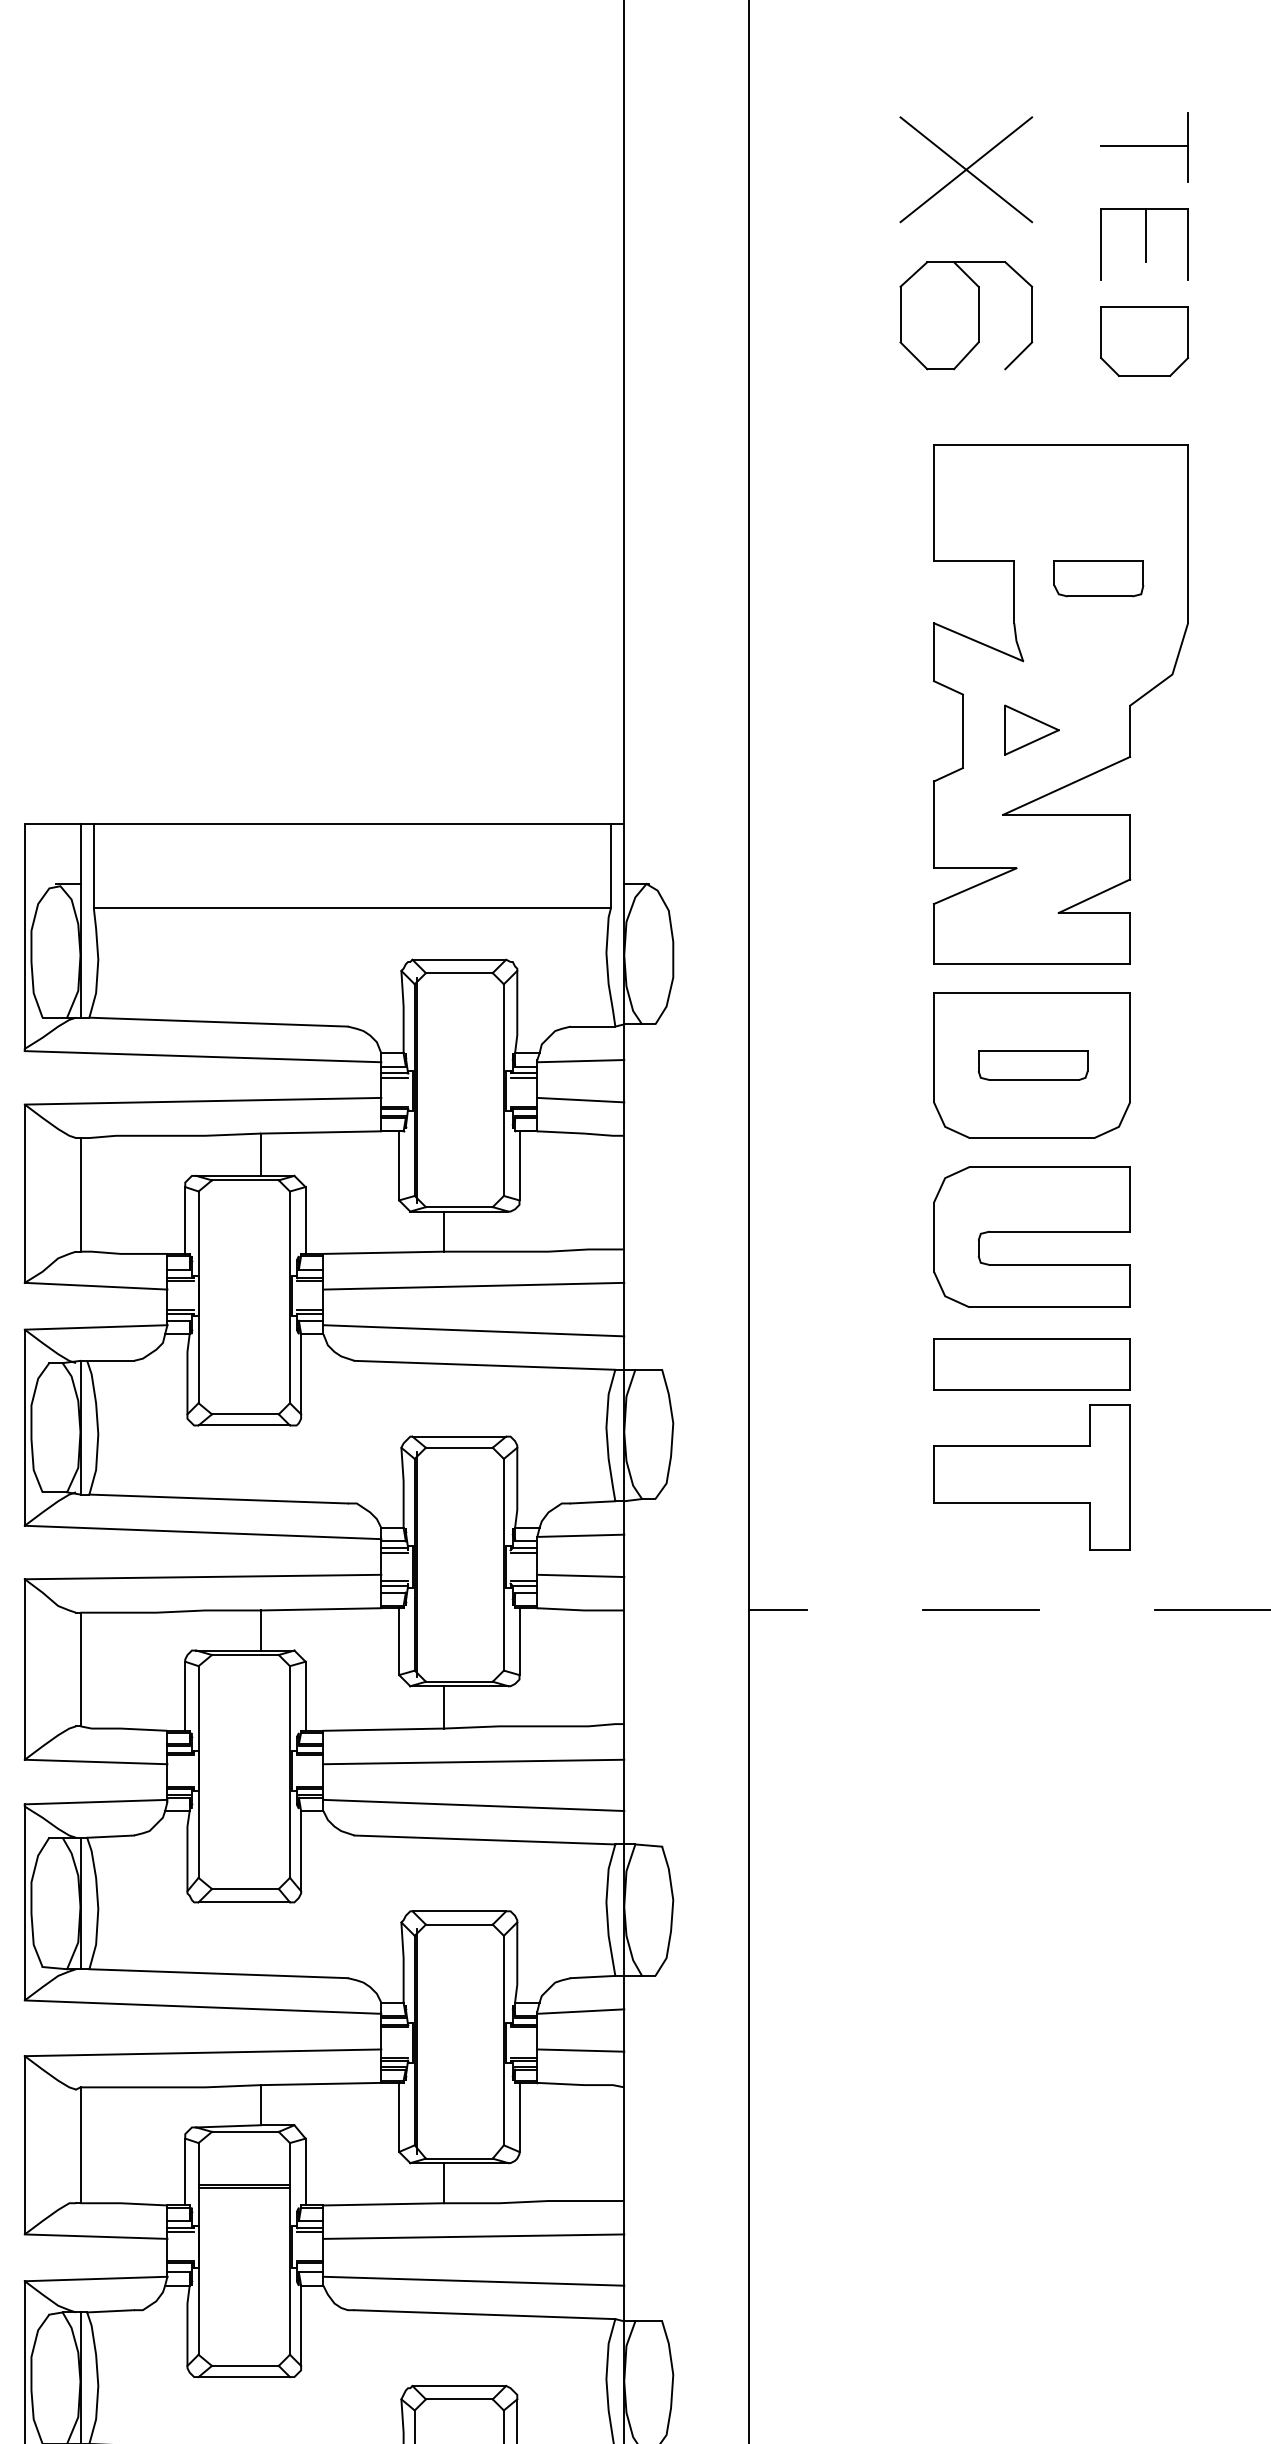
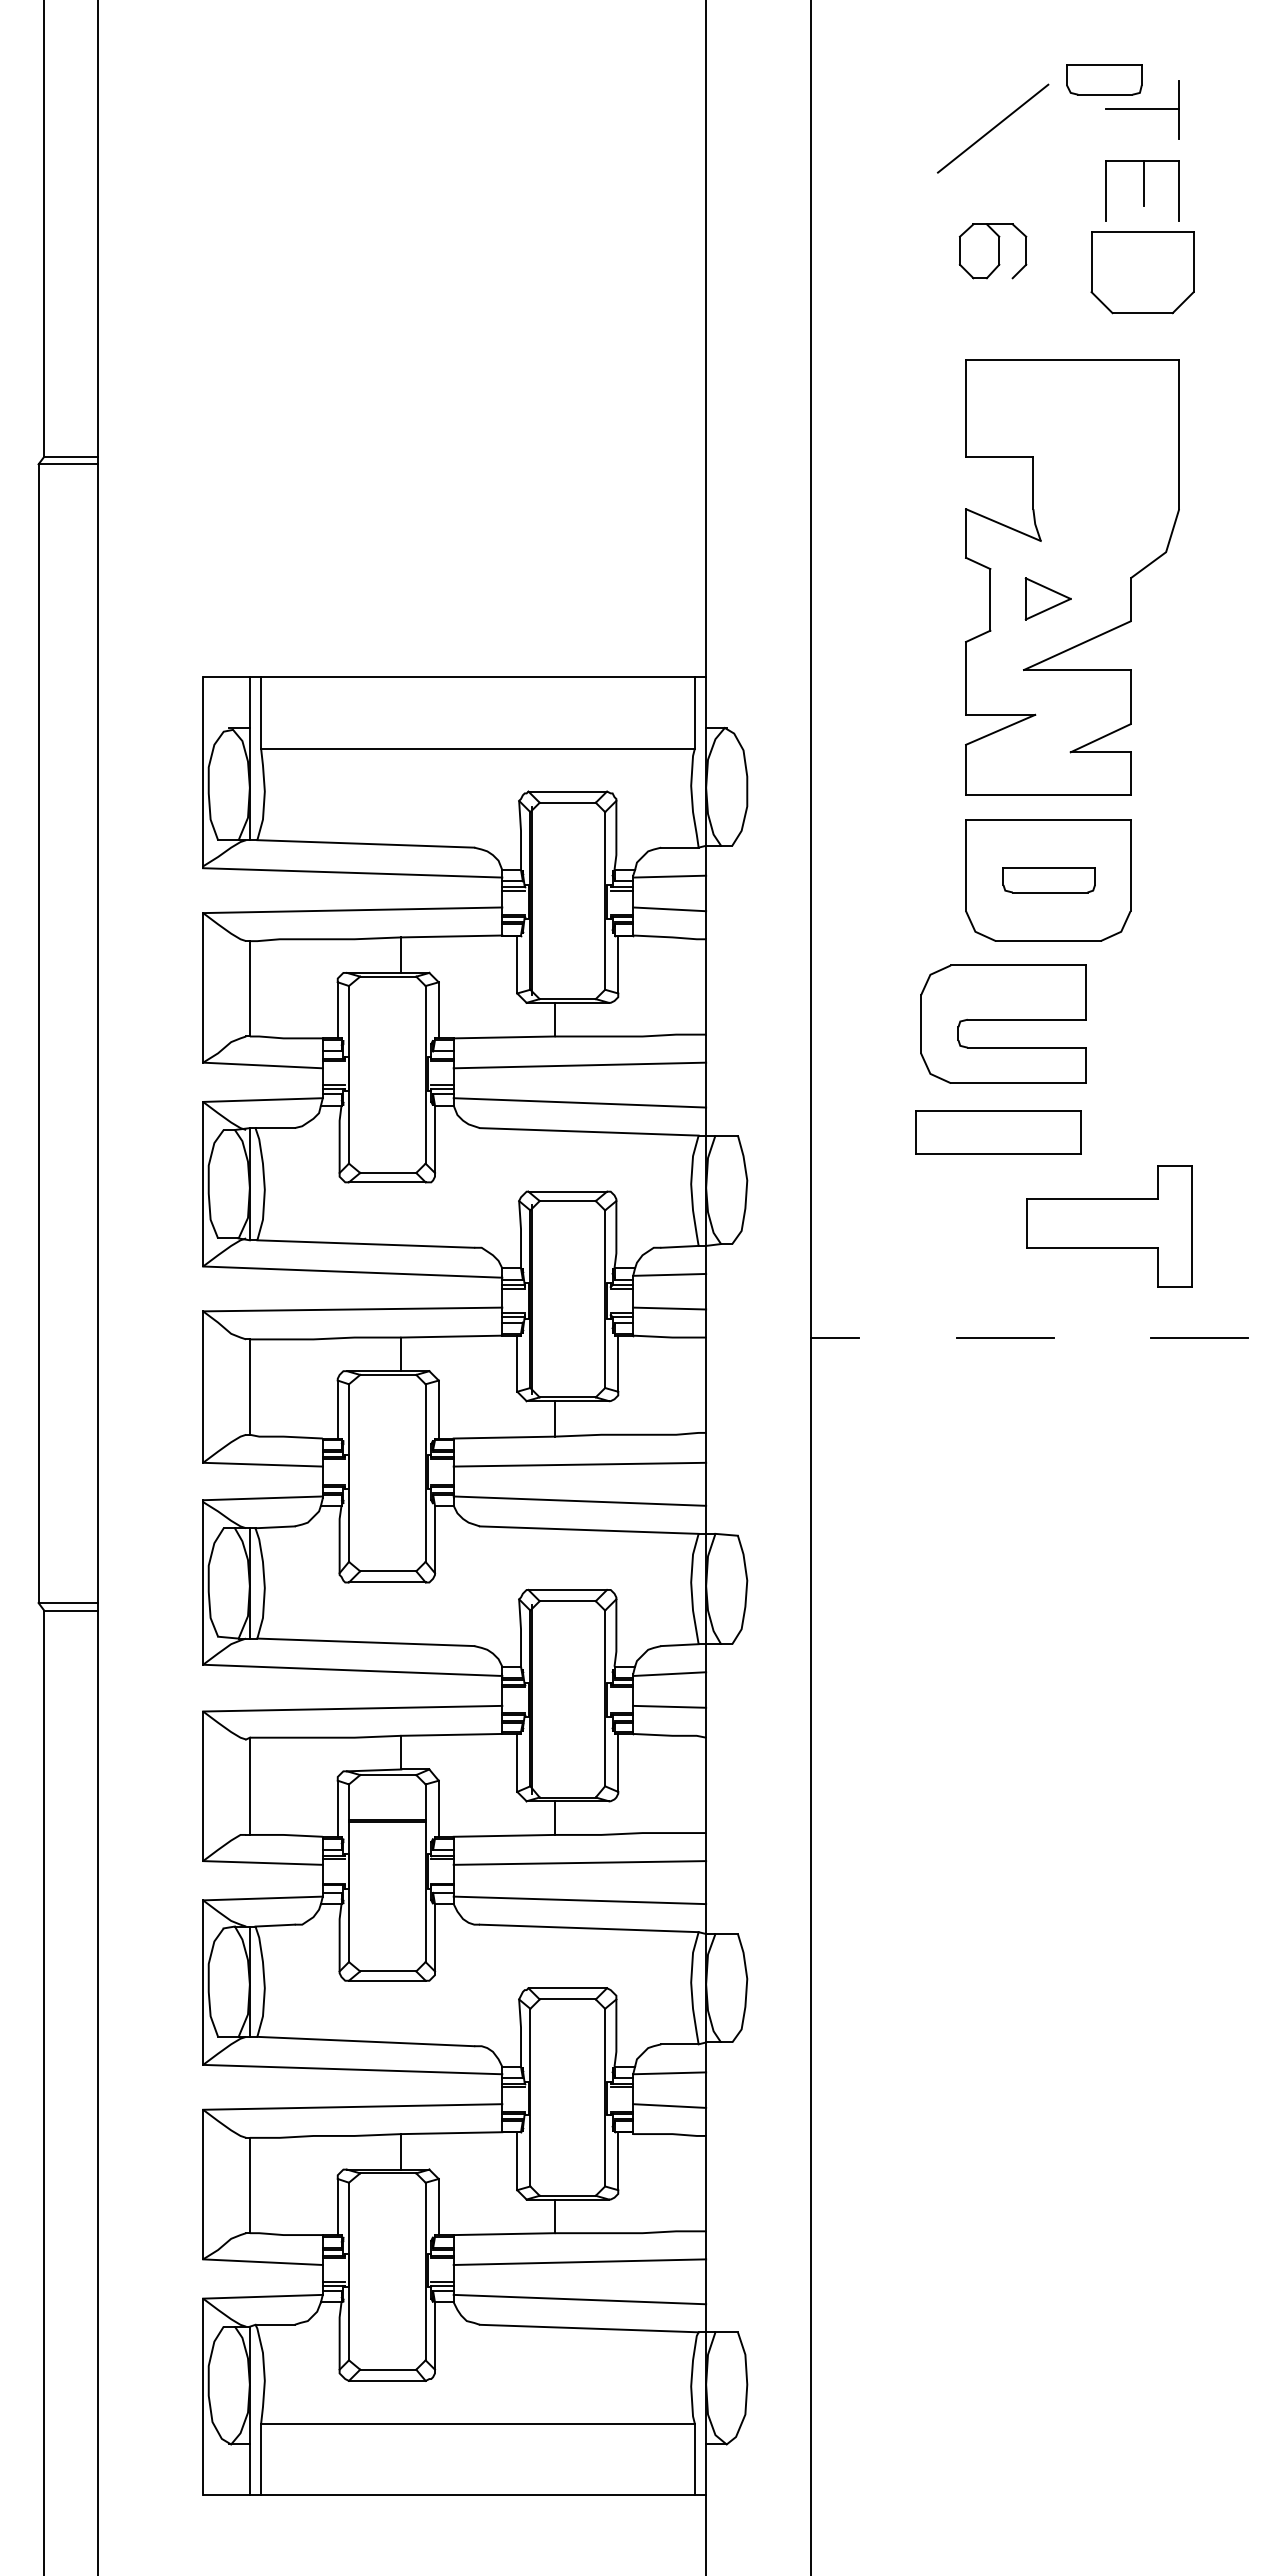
line: (965, 169) -> (992, 128), removed
part: (965, 316) -> (992, 251), size x0.6
part: (1144, 341) -> (1142, 272), size x1.4
part: (1099, 578) -> (1104, 79), moved
part: (1032, 1236) -> (1003, 1023), moved
part: (1032, 1363) -> (998, 1132), moved
part: (1032, 1478) -> (1109, 1226), moved

